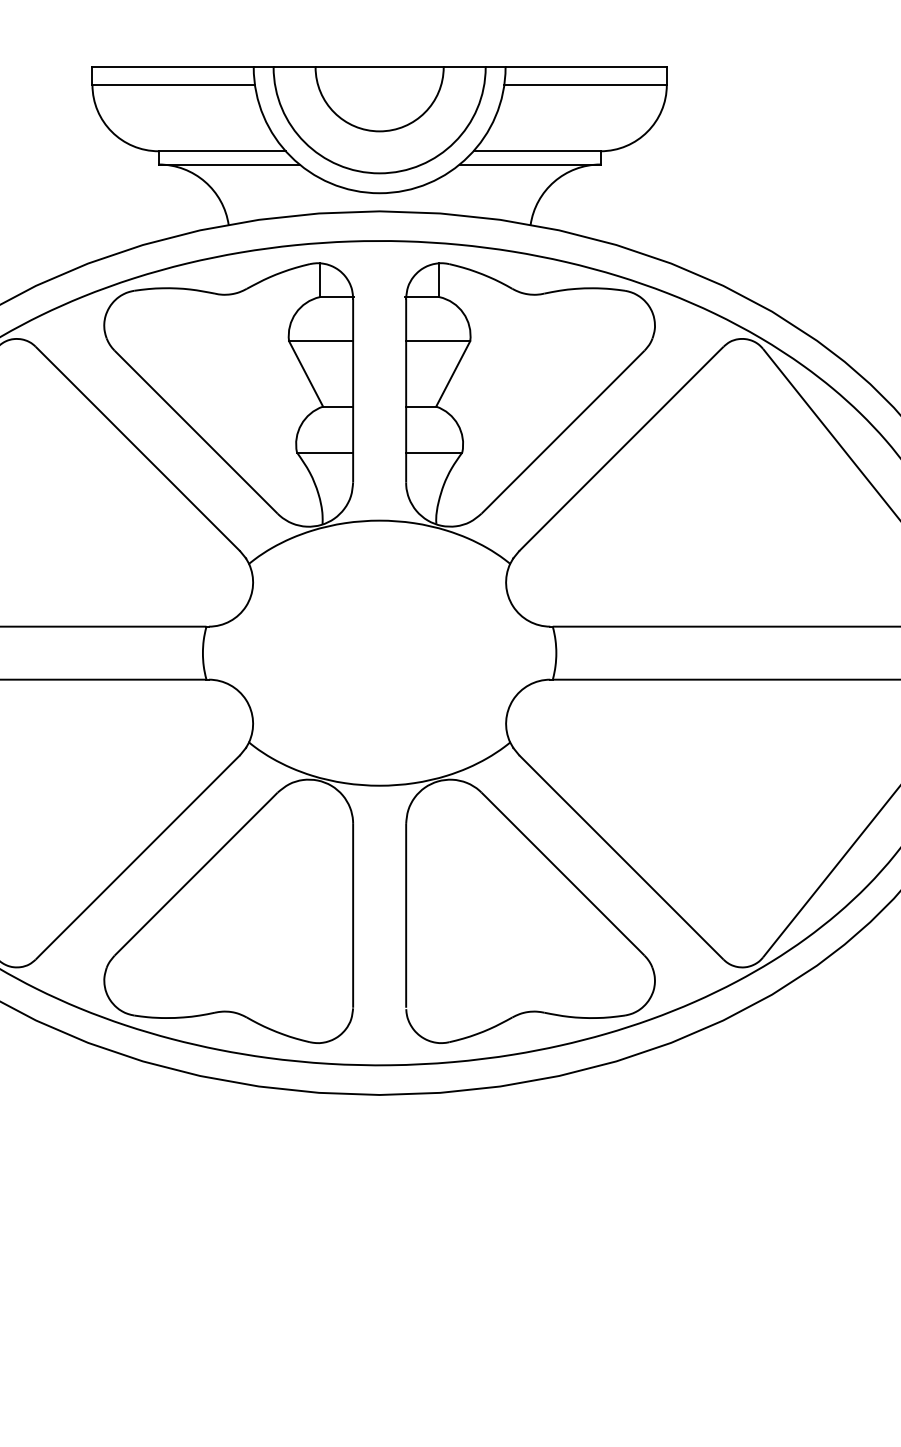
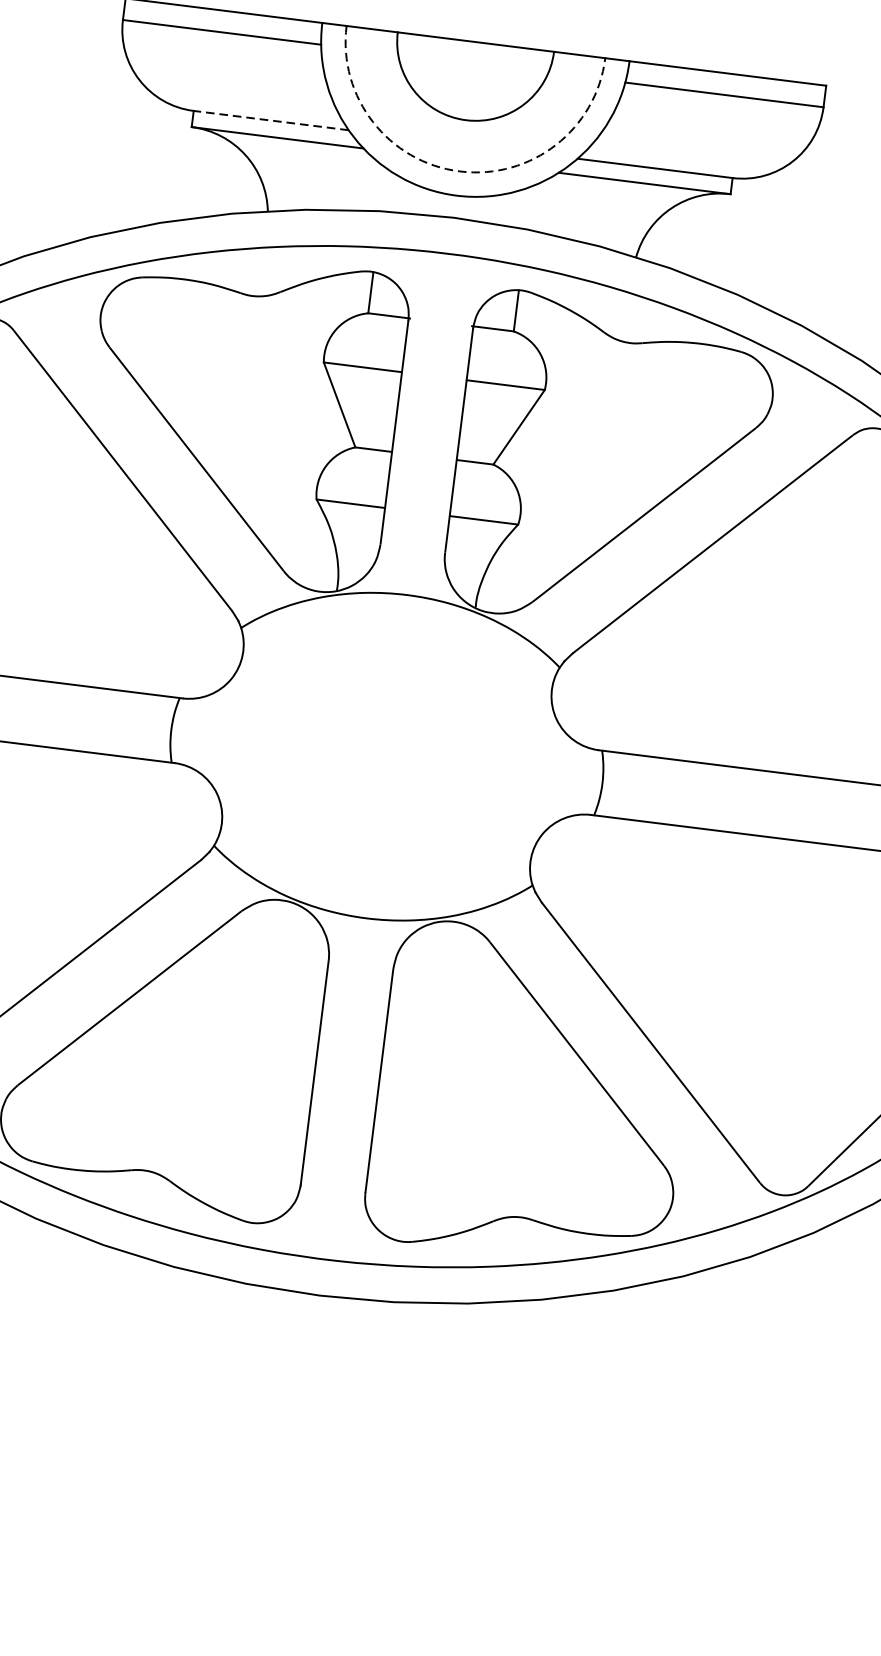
line: (222, 151) -> (271, 120), solid -> dashed
arc: (379, 173) -> (459, 171), solid -> dashed

